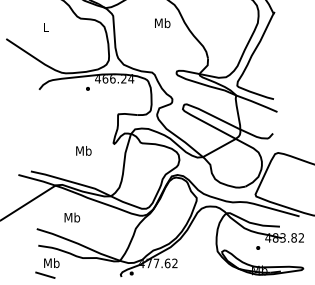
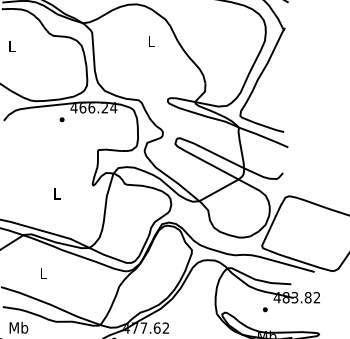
text: (162, 23) -> (151, 41), Mb -> L
text: (83, 150) -> (56, 193), Mb -> L
text: (72, 217) -> (43, 273), Mb -> L

